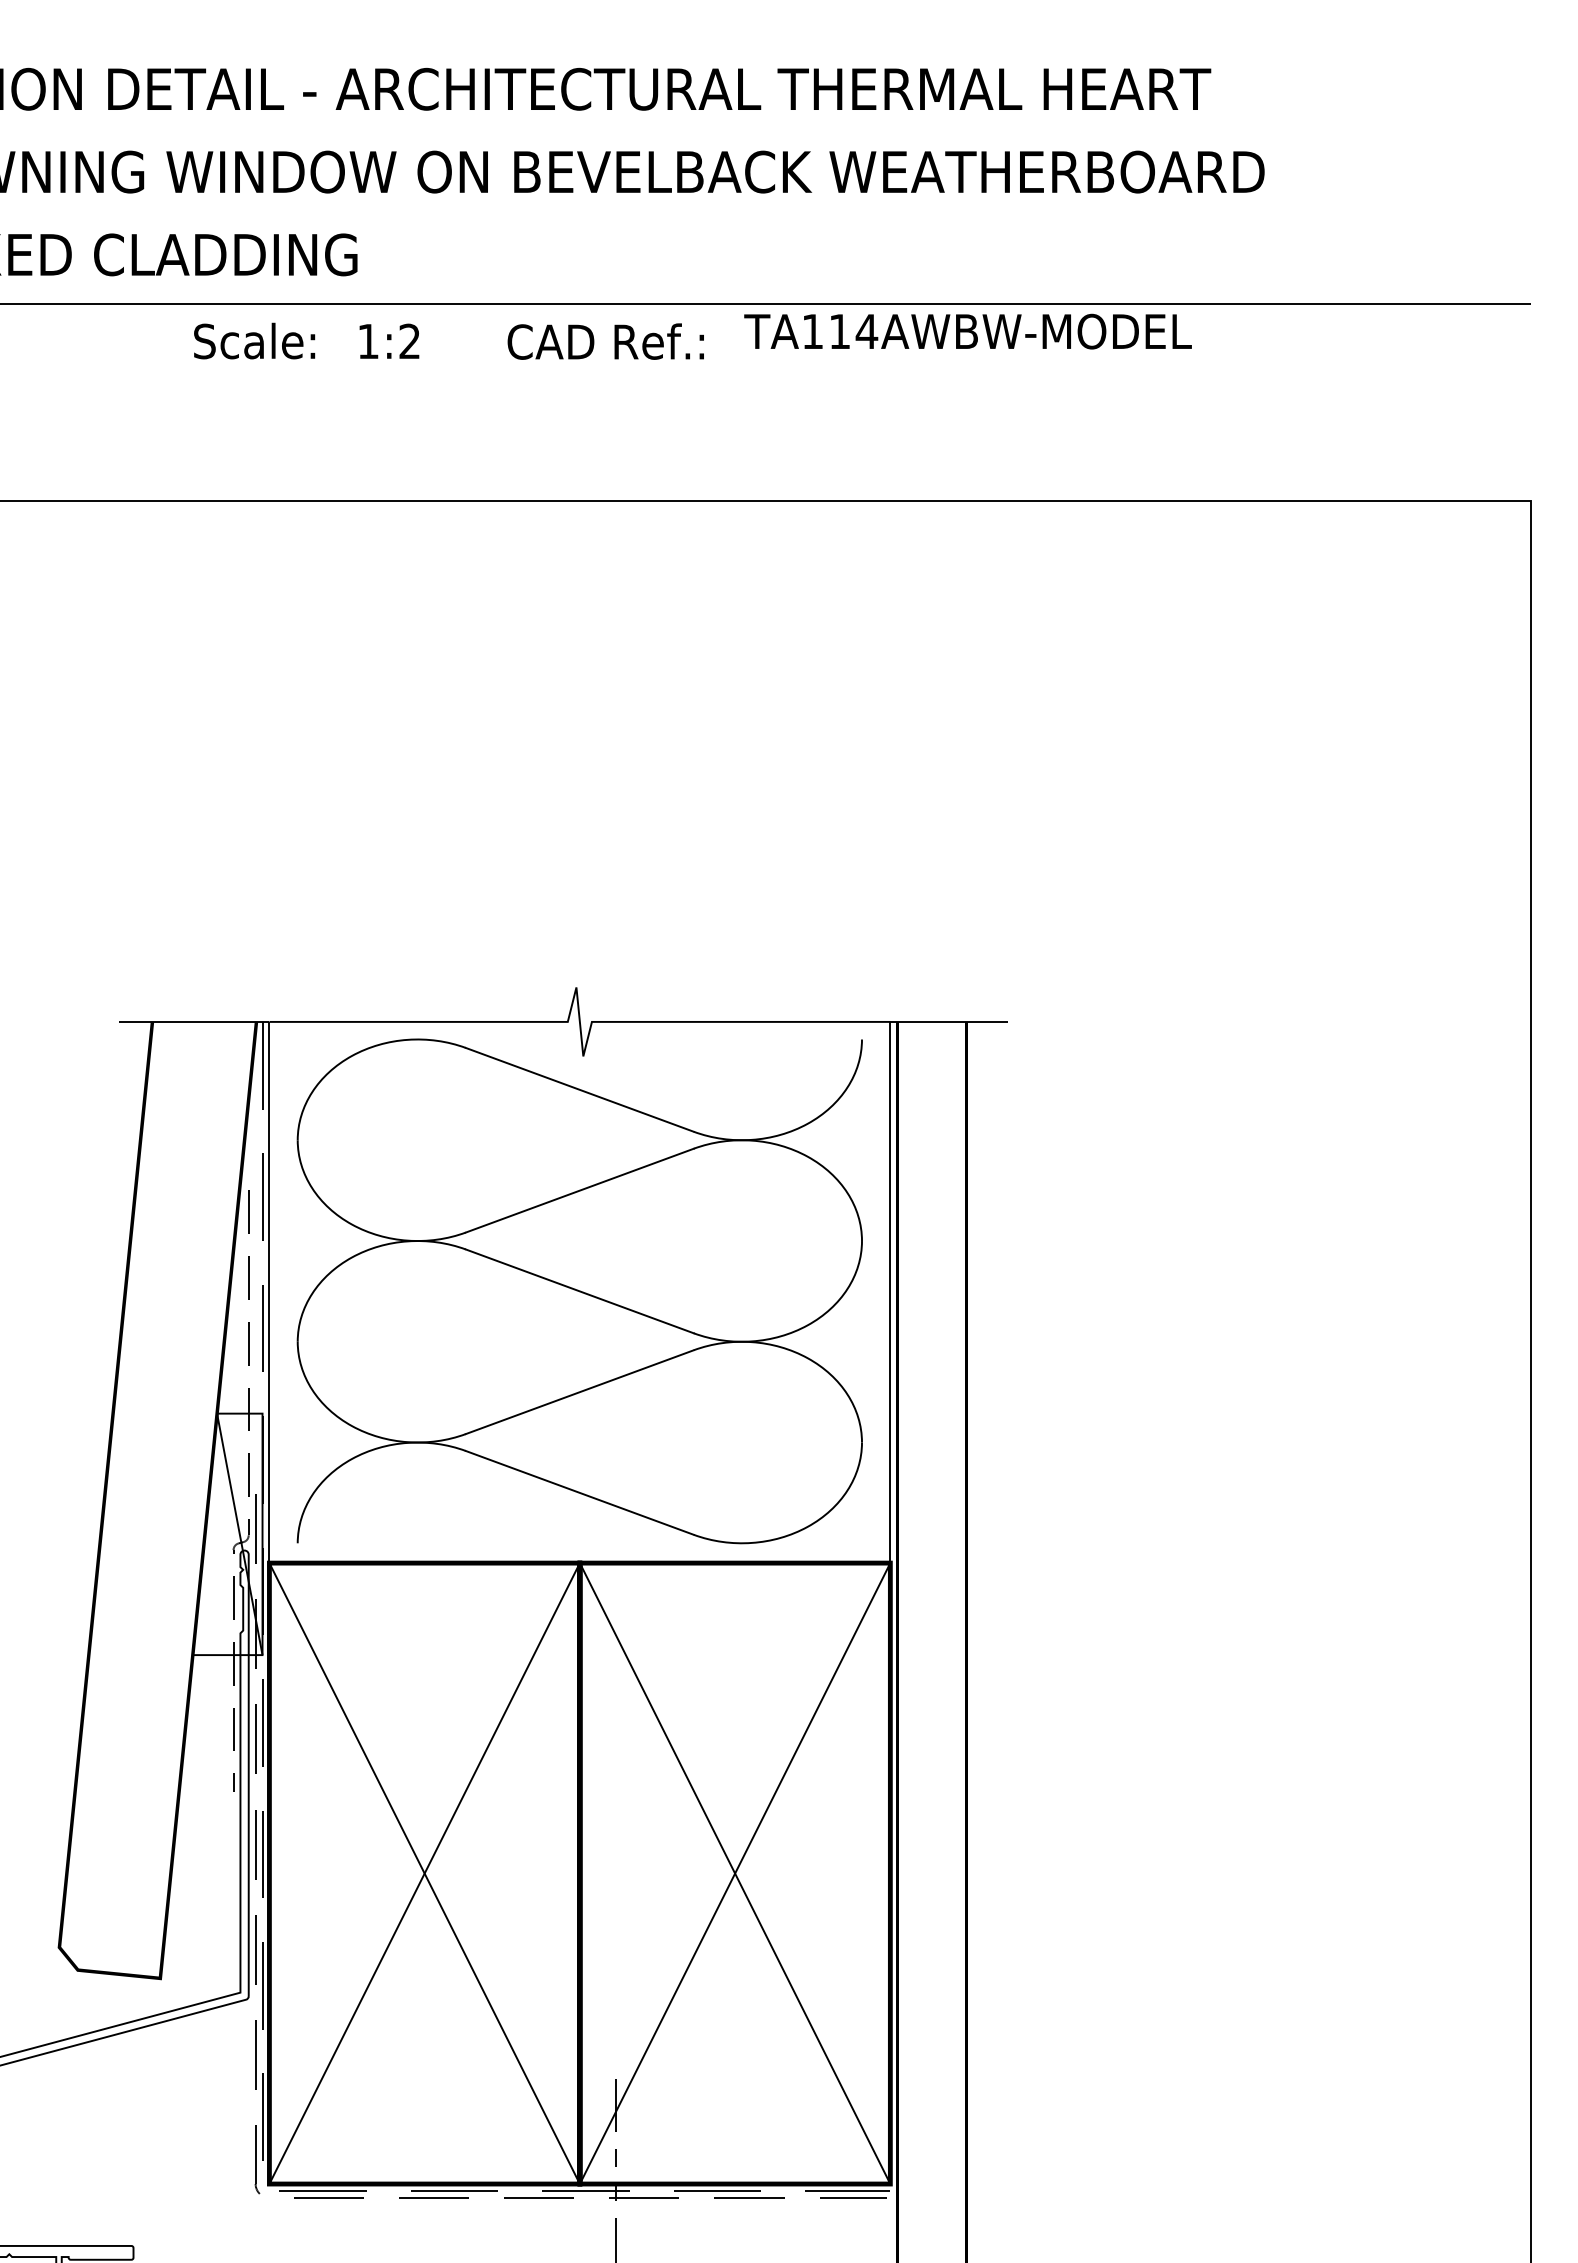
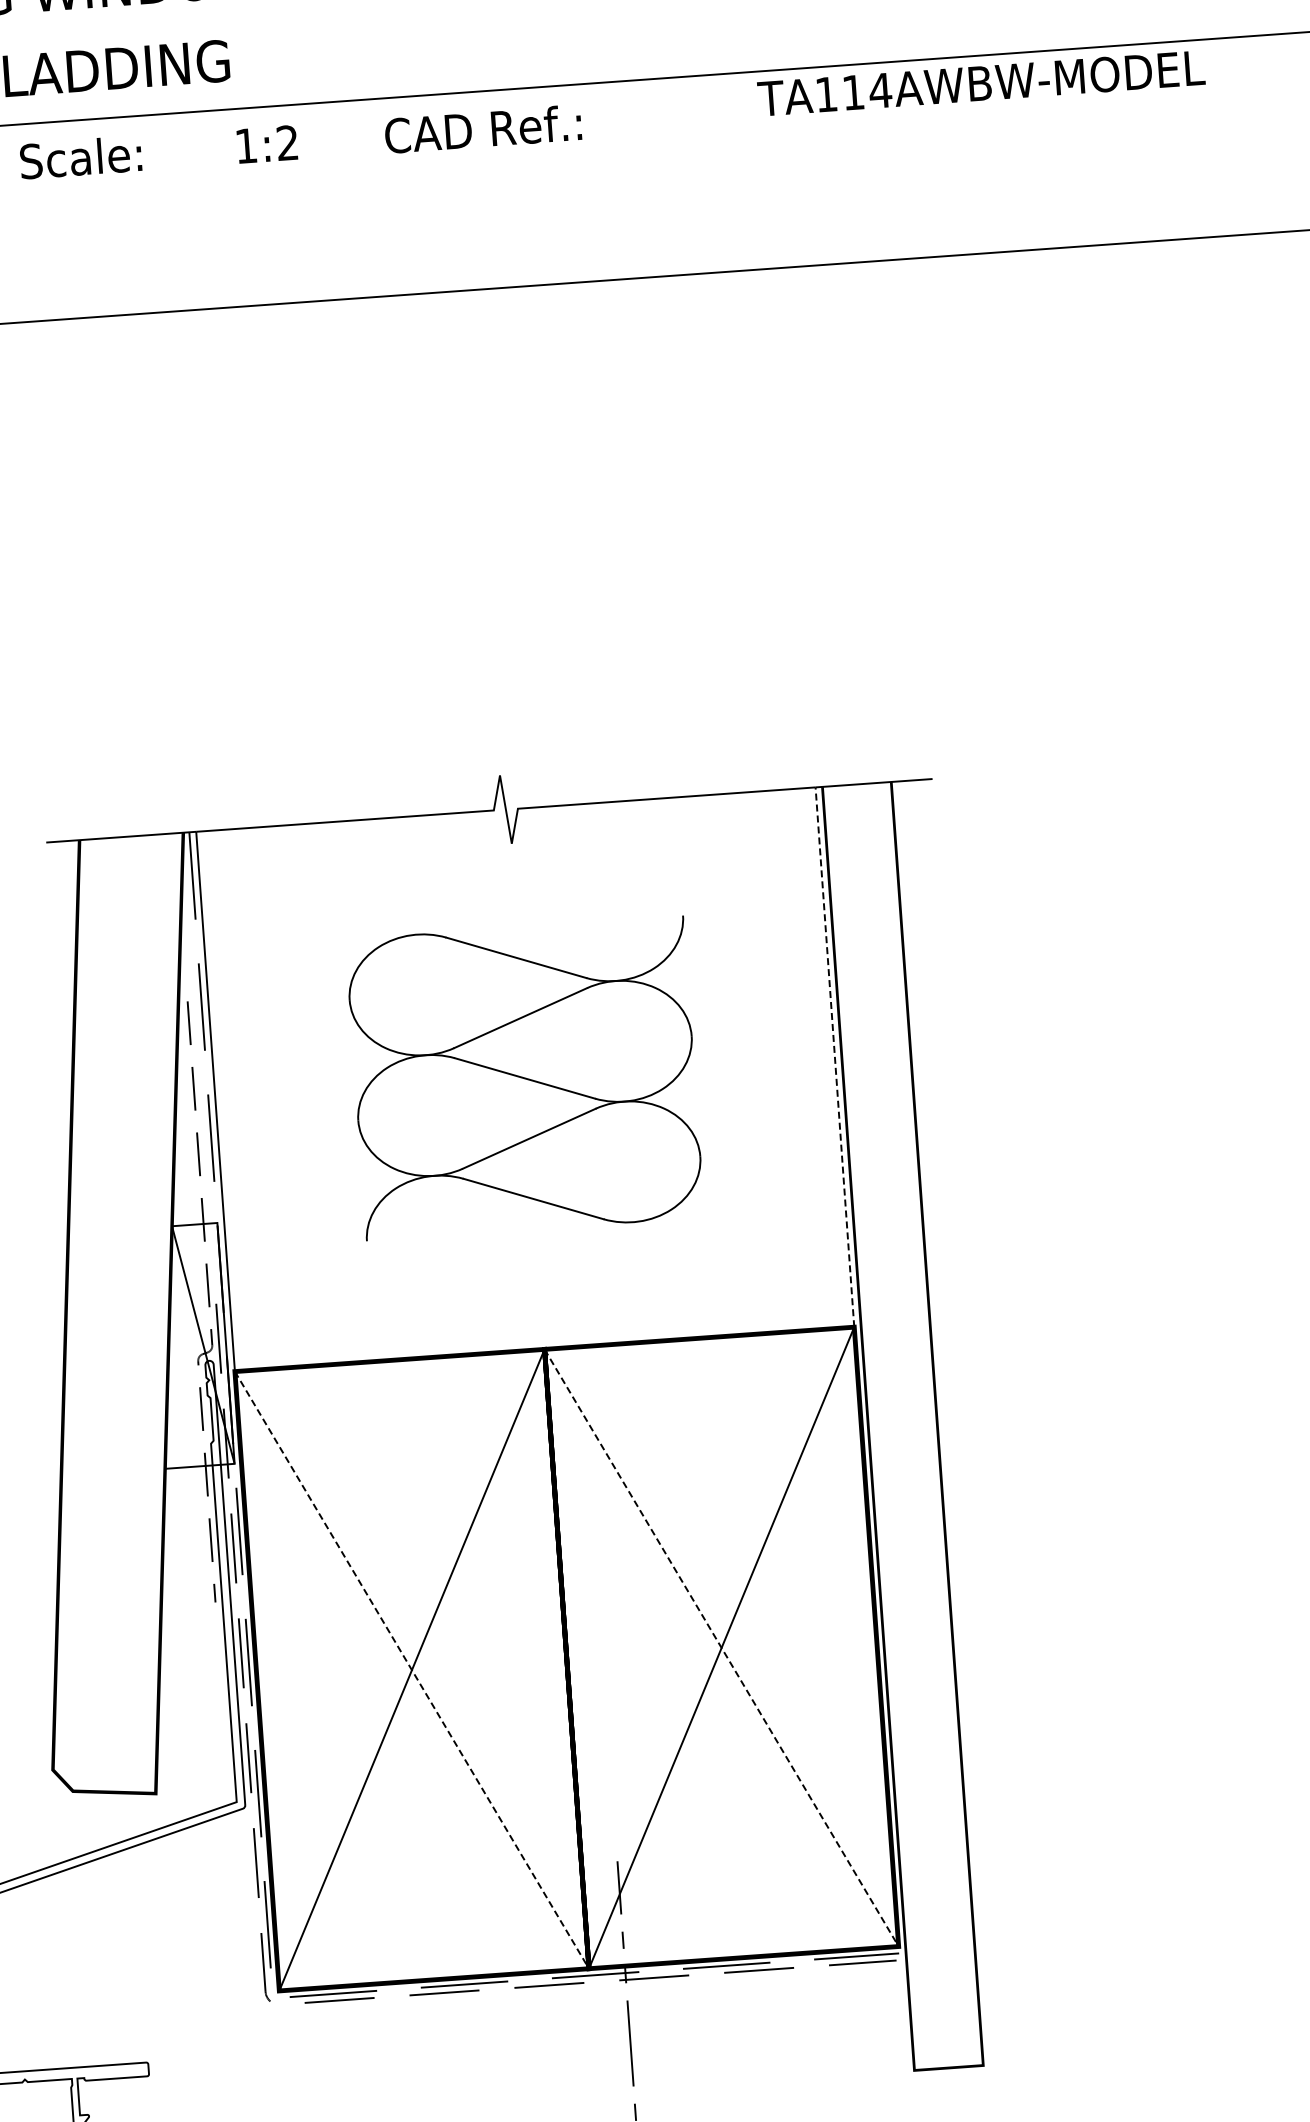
text: (967, 331) -> (980, 83), moved
text: (254, 340) -> (80, 156), moved
part: (579, 1291) -> (524, 1078), size x0.6
line: (890, 1292) -> (835, 1057), solid -> dashed
line: (424, 1874) -> (411, 1671), solid -> dashed
line: (735, 1874) -> (722, 1648), solid -> dashed

